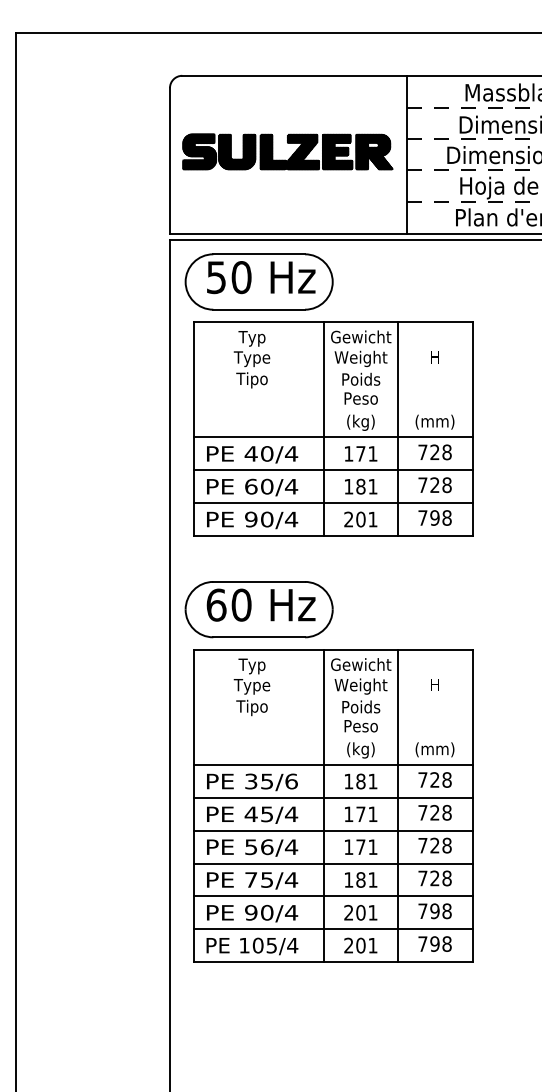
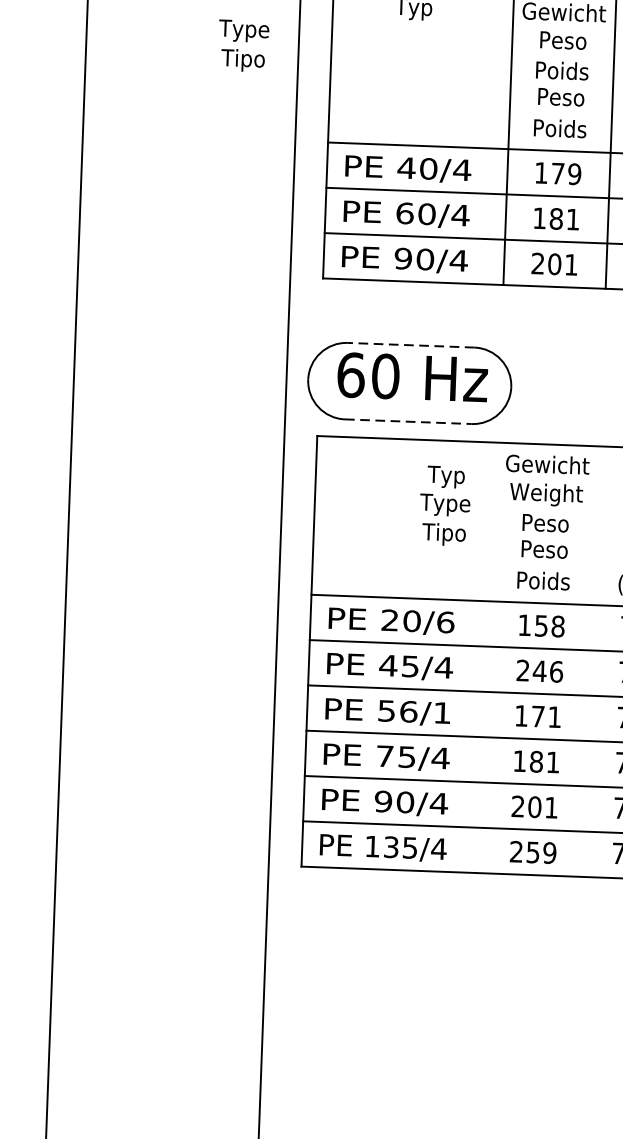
text: (360, 358) -> (562, 41), Weight -> Peso
text: (251, 369) -> (242, 45), moved
text: (361, 422) -> (560, 130), (kg) -> Poids
text: (372, 453) -> (574, 173), 171 -> 179
line: (259, 581) -> (411, 344), solid -> dashed
line: (259, 637) -> (408, 421), solid -> dashed
text: (251, 687) -> (444, 506), moved
text: (361, 706) -> (546, 522), Poids -> Peso
text: (361, 750) -> (543, 583), (kg) -> Poids
text: (259, 781) -> (401, 620), 35/6 -> 20/6
text: (366, 781) -> (549, 626), 181 -> 158
line: (324, 806) -> (489, 658), removed
line: (398, 806) -> (592, 662), removed
text: (360, 814) -> (539, 671), 171 -> 246
text: (291, 846) -> (442, 712), 56/4 -> 56/1
text: (257, 945) -> (390, 847), 105/4 -> 135/4
text: (366, 945) -> (540, 852), 201 -> 259

